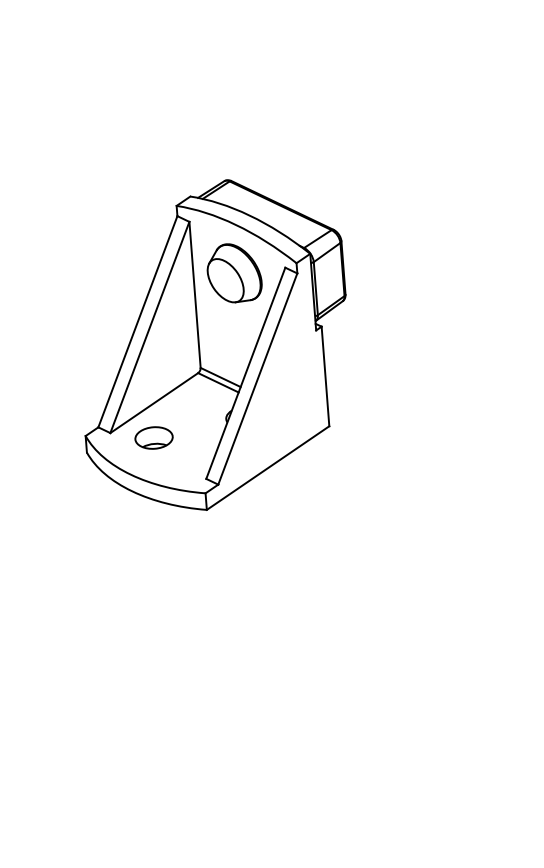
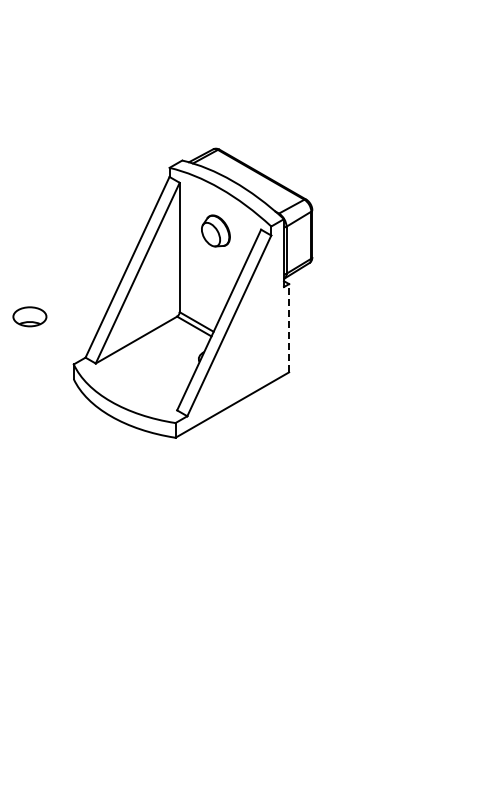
part: (233, 272) -> (215, 230), size x0.6
line: (325, 375) -> (289, 327), solid -> dashed
part: (153, 437) -> (29, 316), moved

